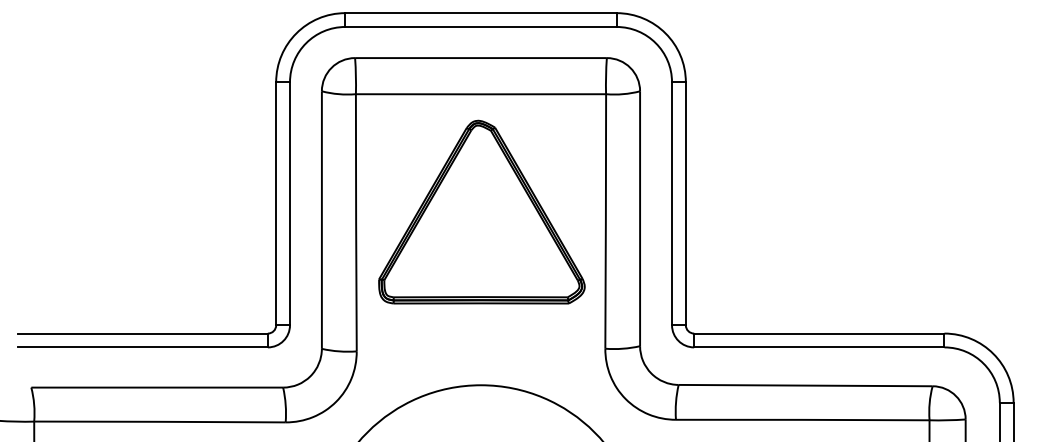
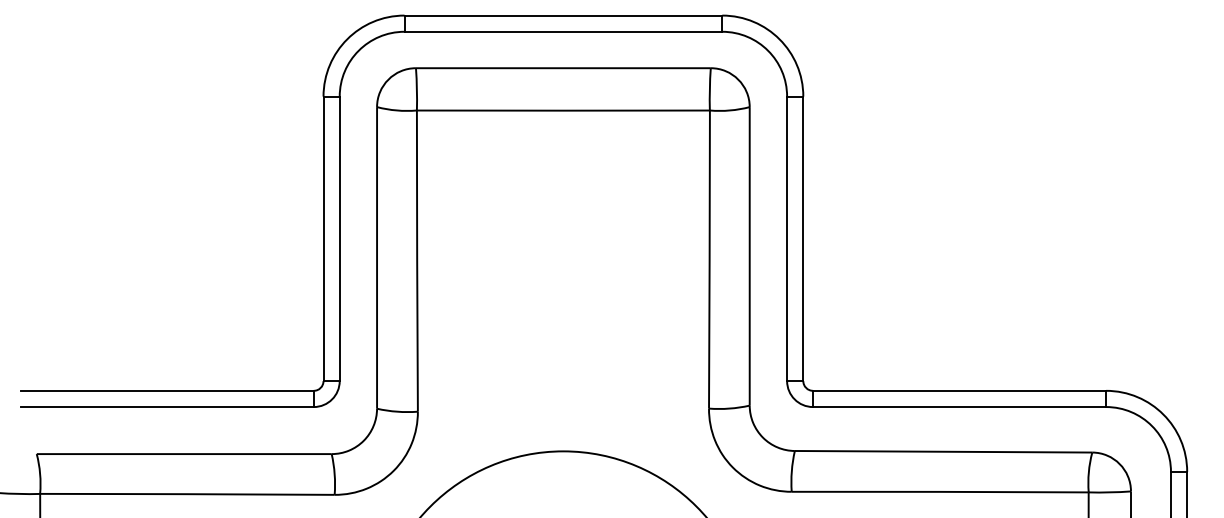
part: (481, 211) -> (563, 247), removed

